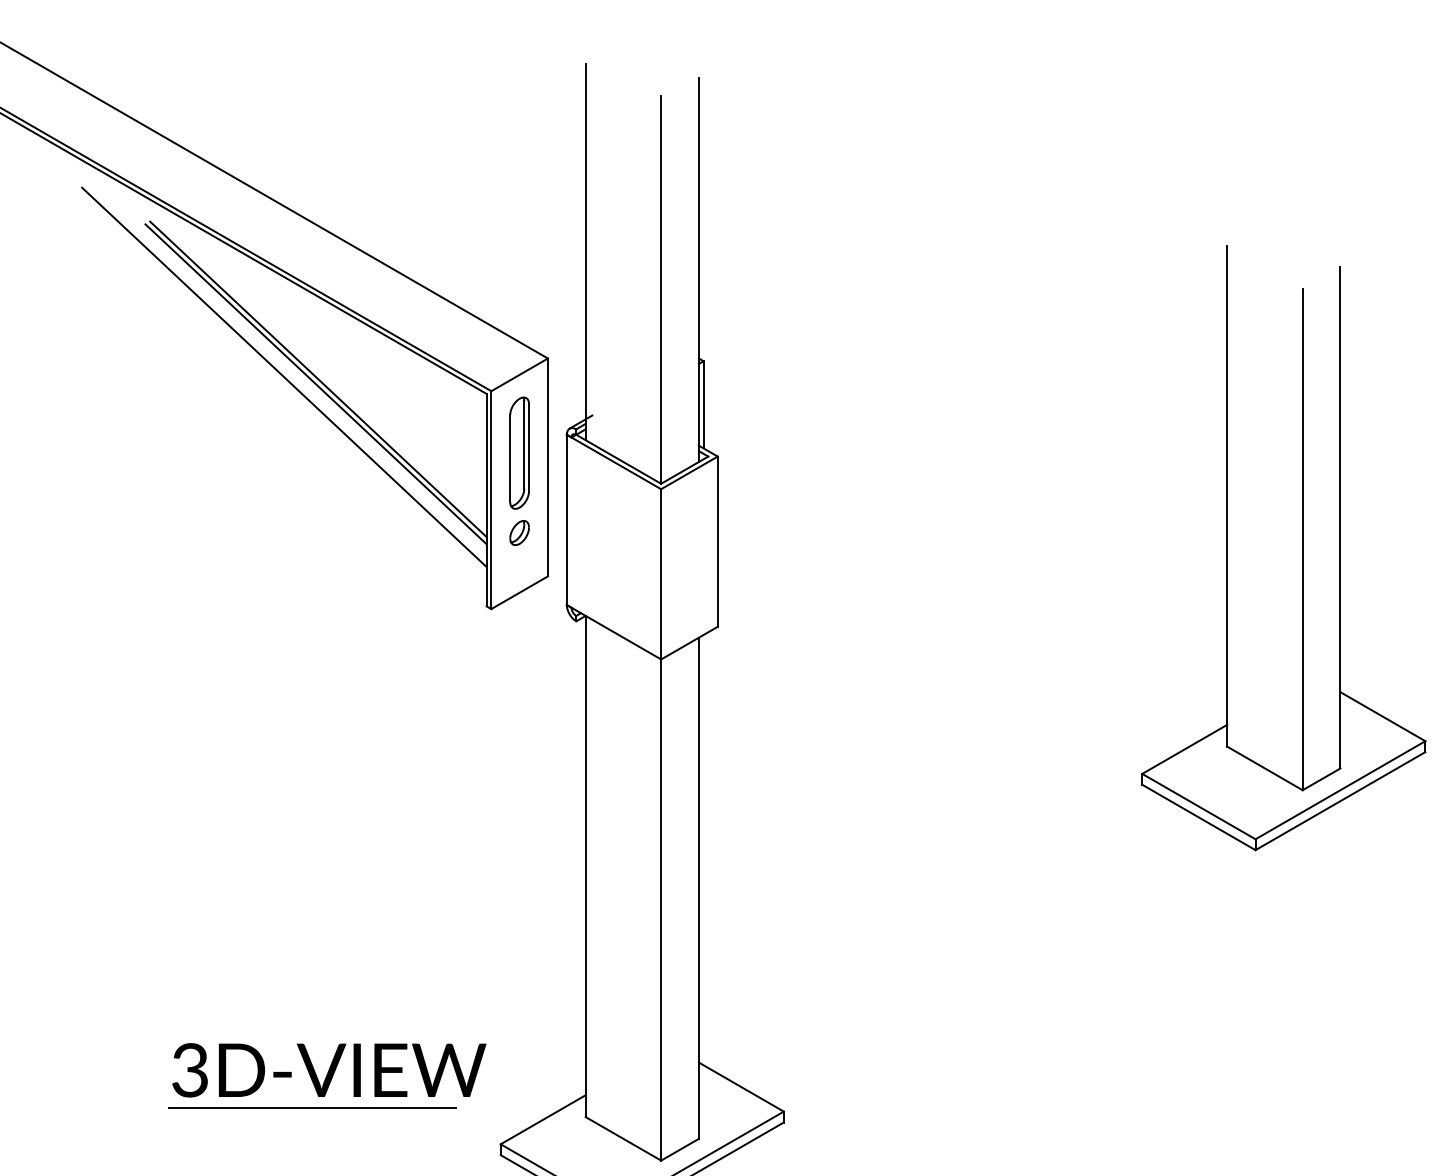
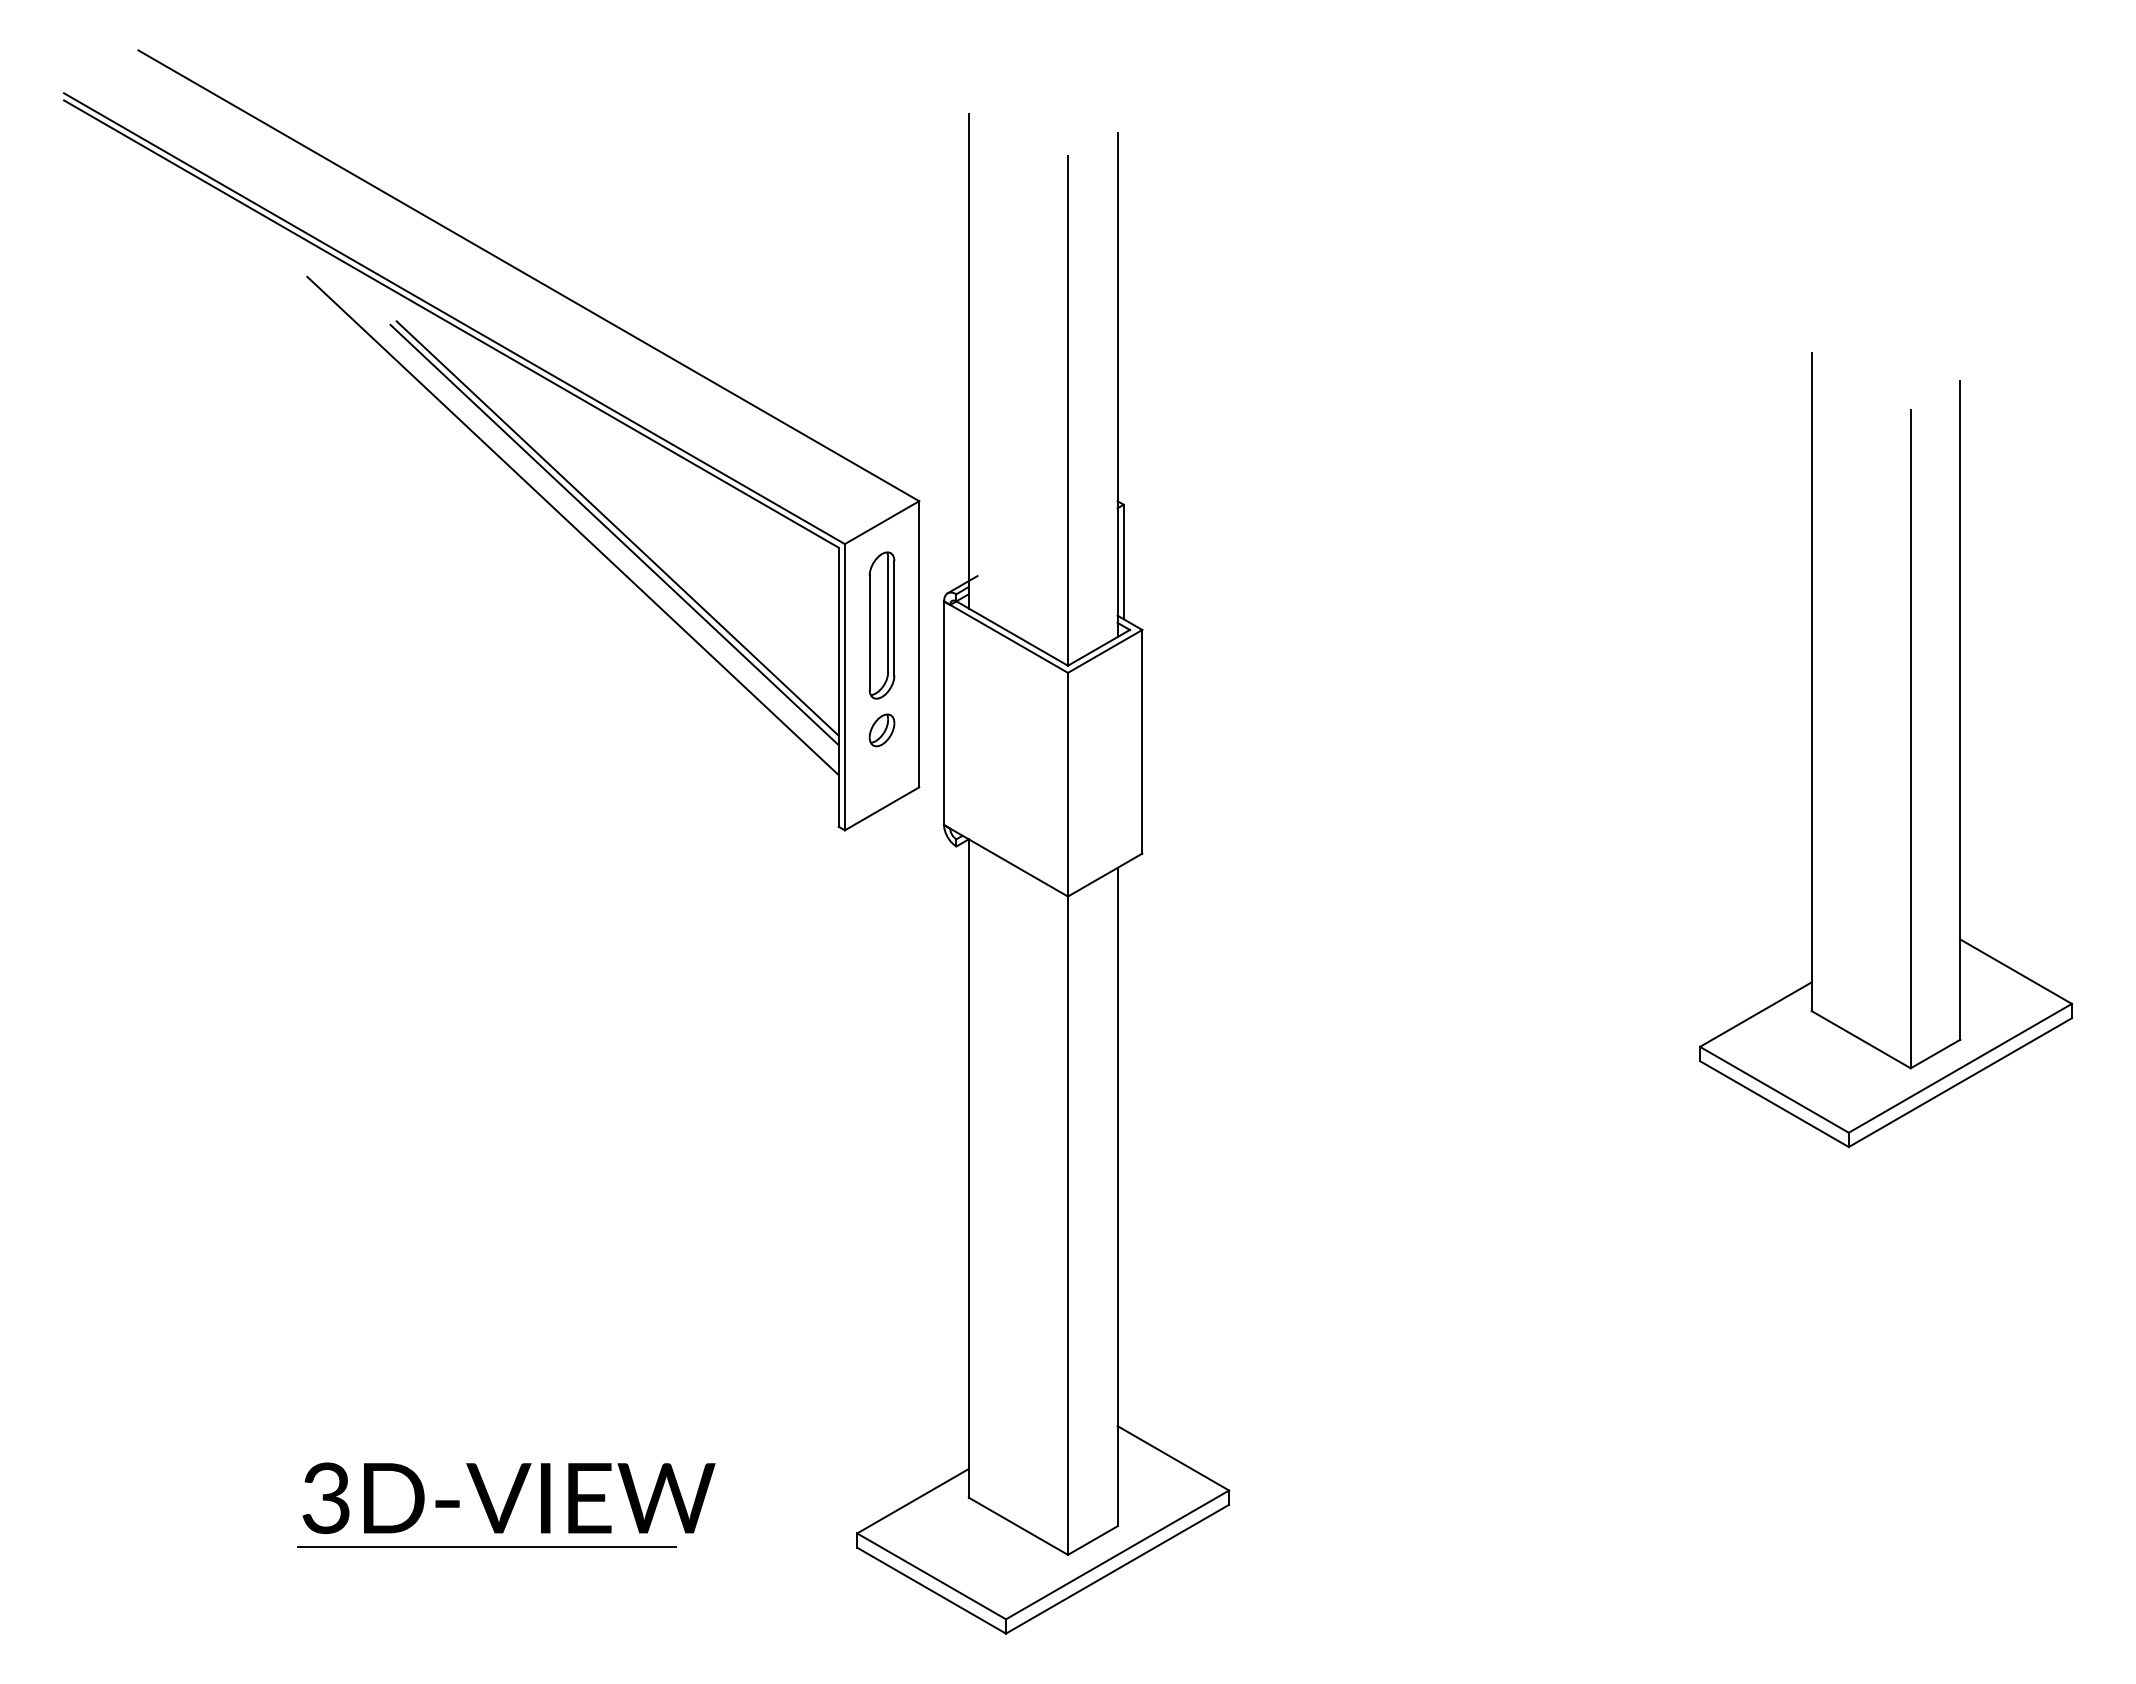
part: (327, 1075) -> (506, 1504), moved

